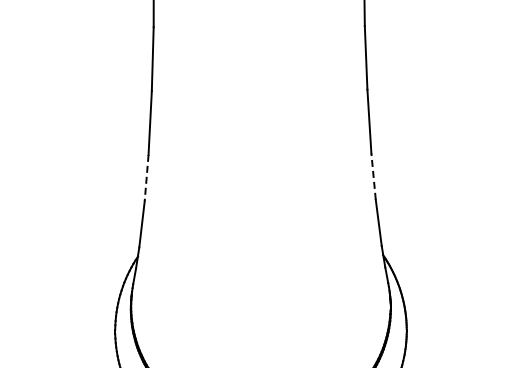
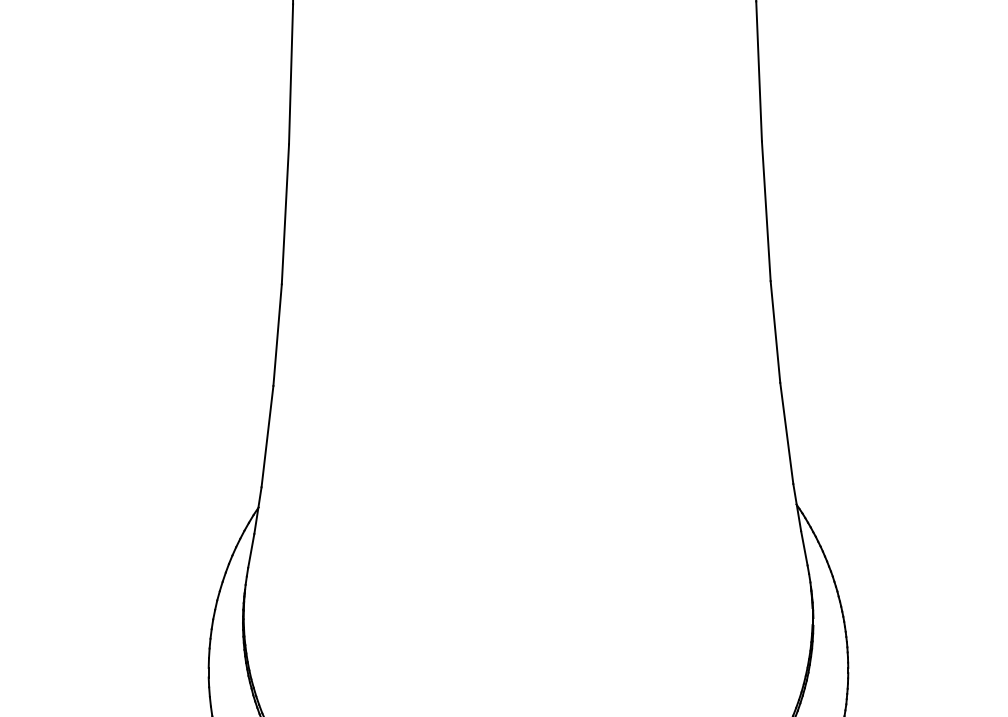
line: (373, 176) -> (775, 331), dashed -> solid
line: (146, 178) -> (277, 336), dashed -> solid

